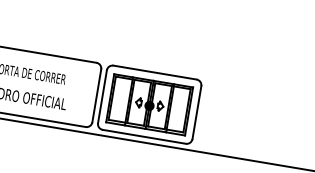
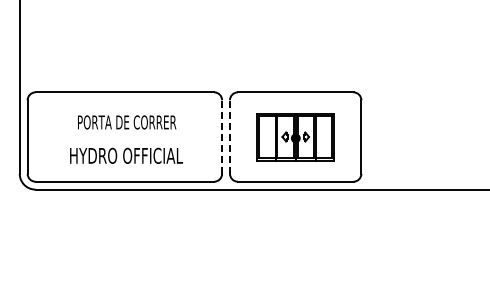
line: (97, 96) -> (222, 137), solid -> dashed
line: (102, 97) -> (229, 137), solid -> dashed
part: (149, 105) -> (295, 137), size x0.7

